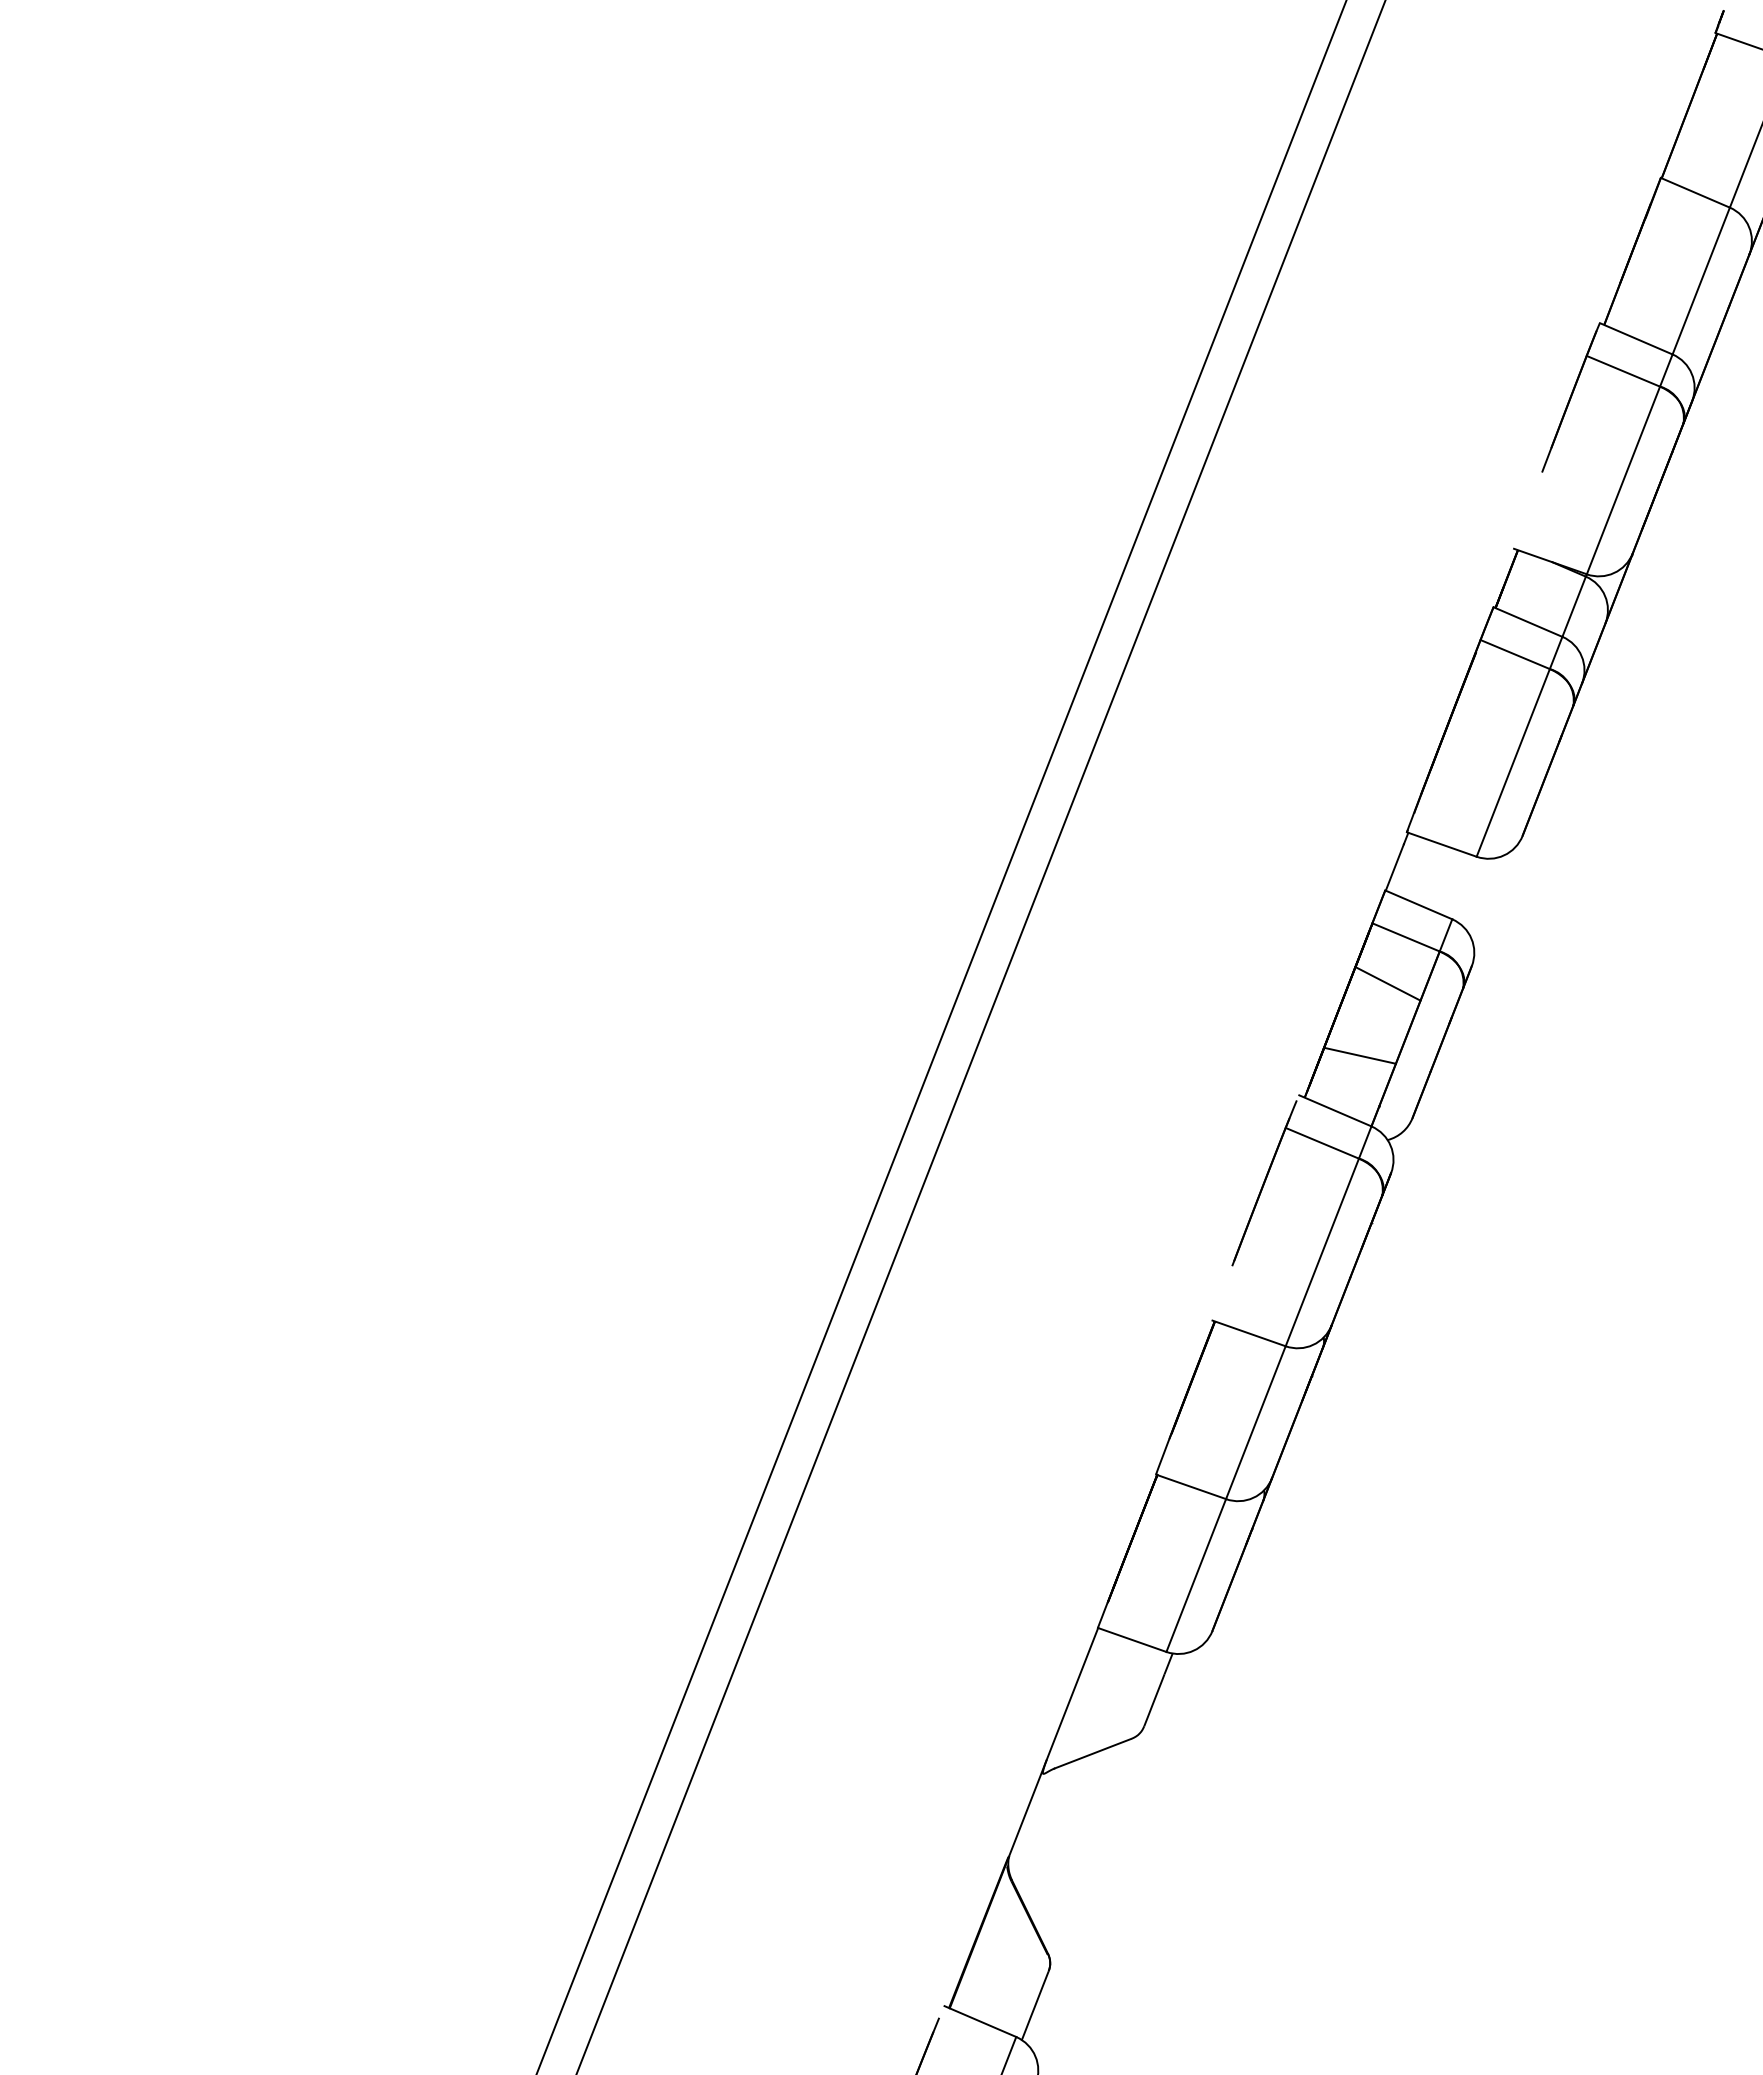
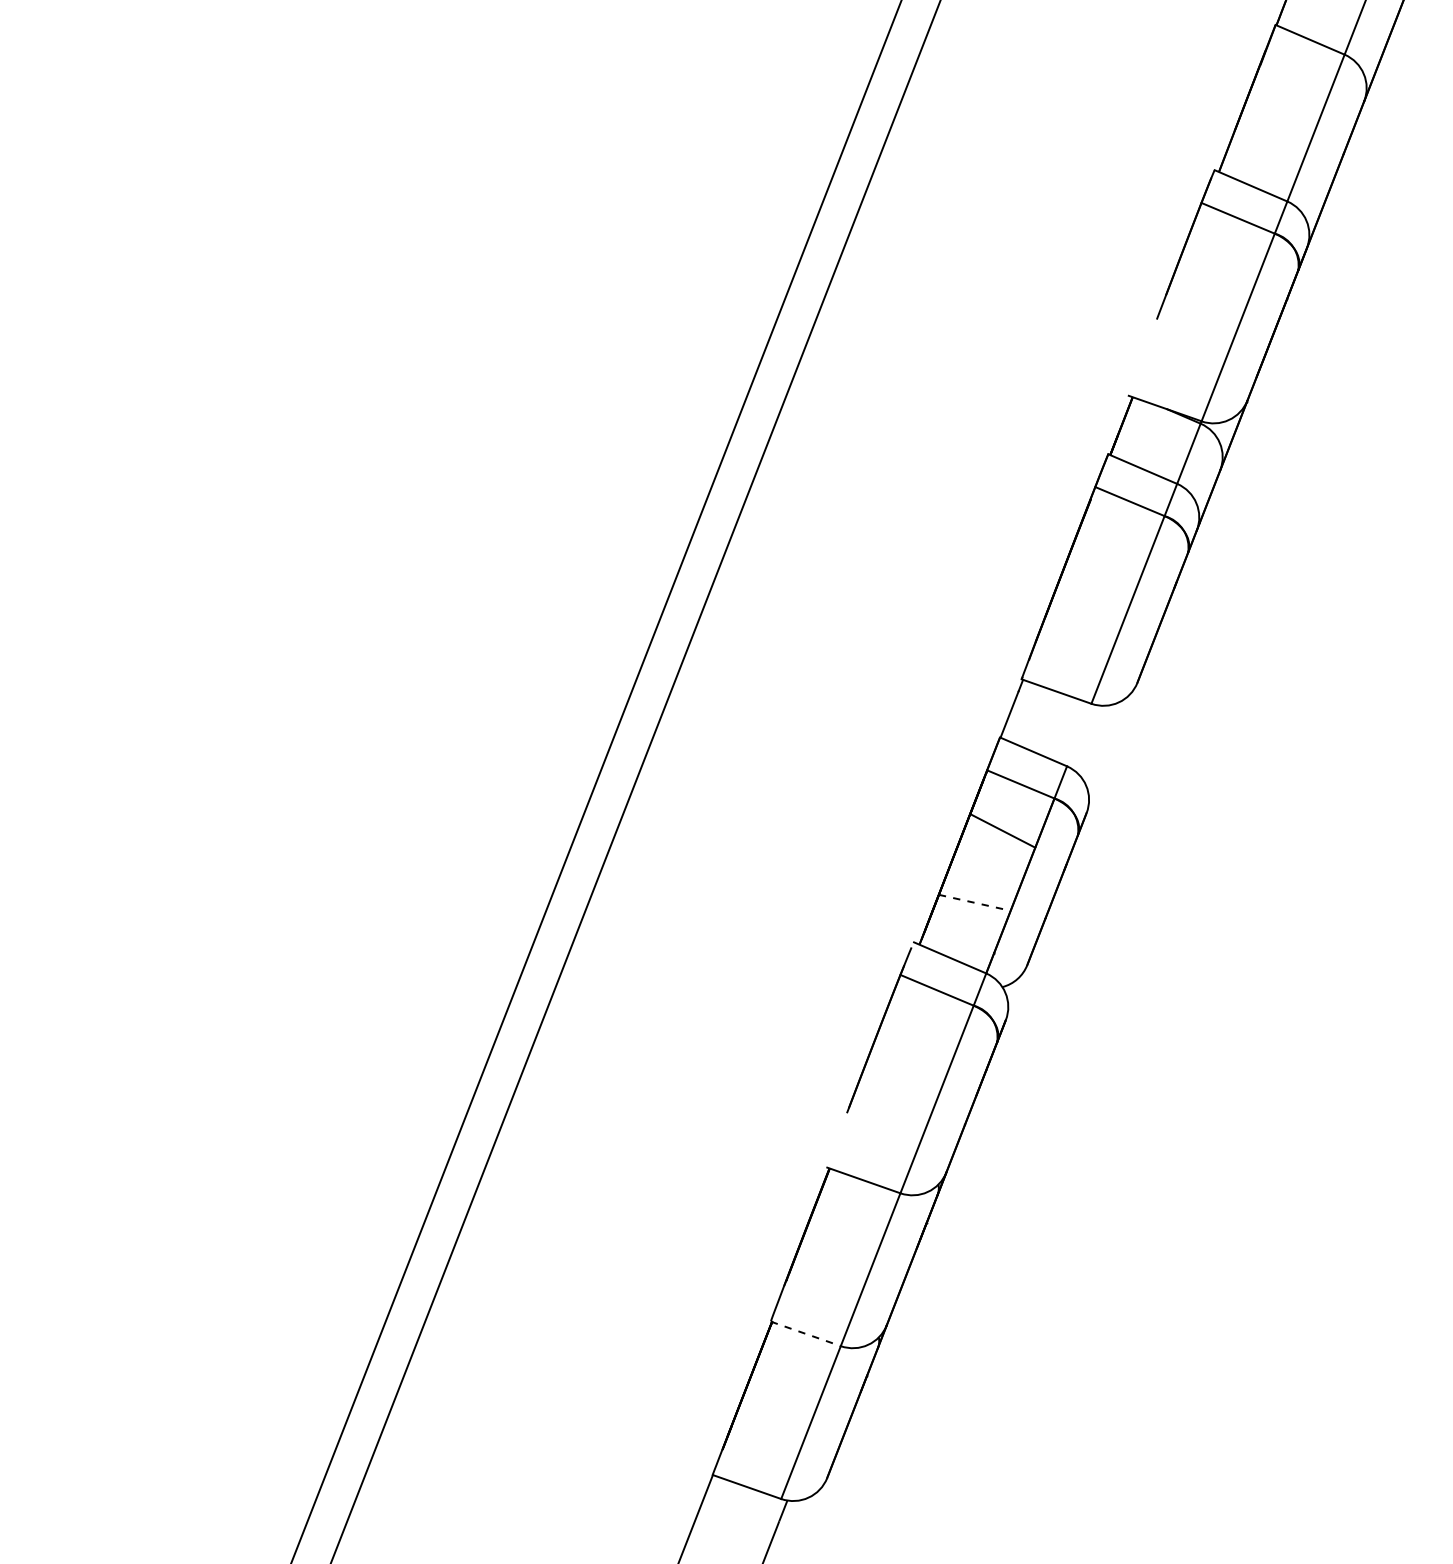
line: (1360, 1055) -> (975, 902), solid -> dashed
line: (1191, 1487) -> (806, 1334), solid -> dashed

